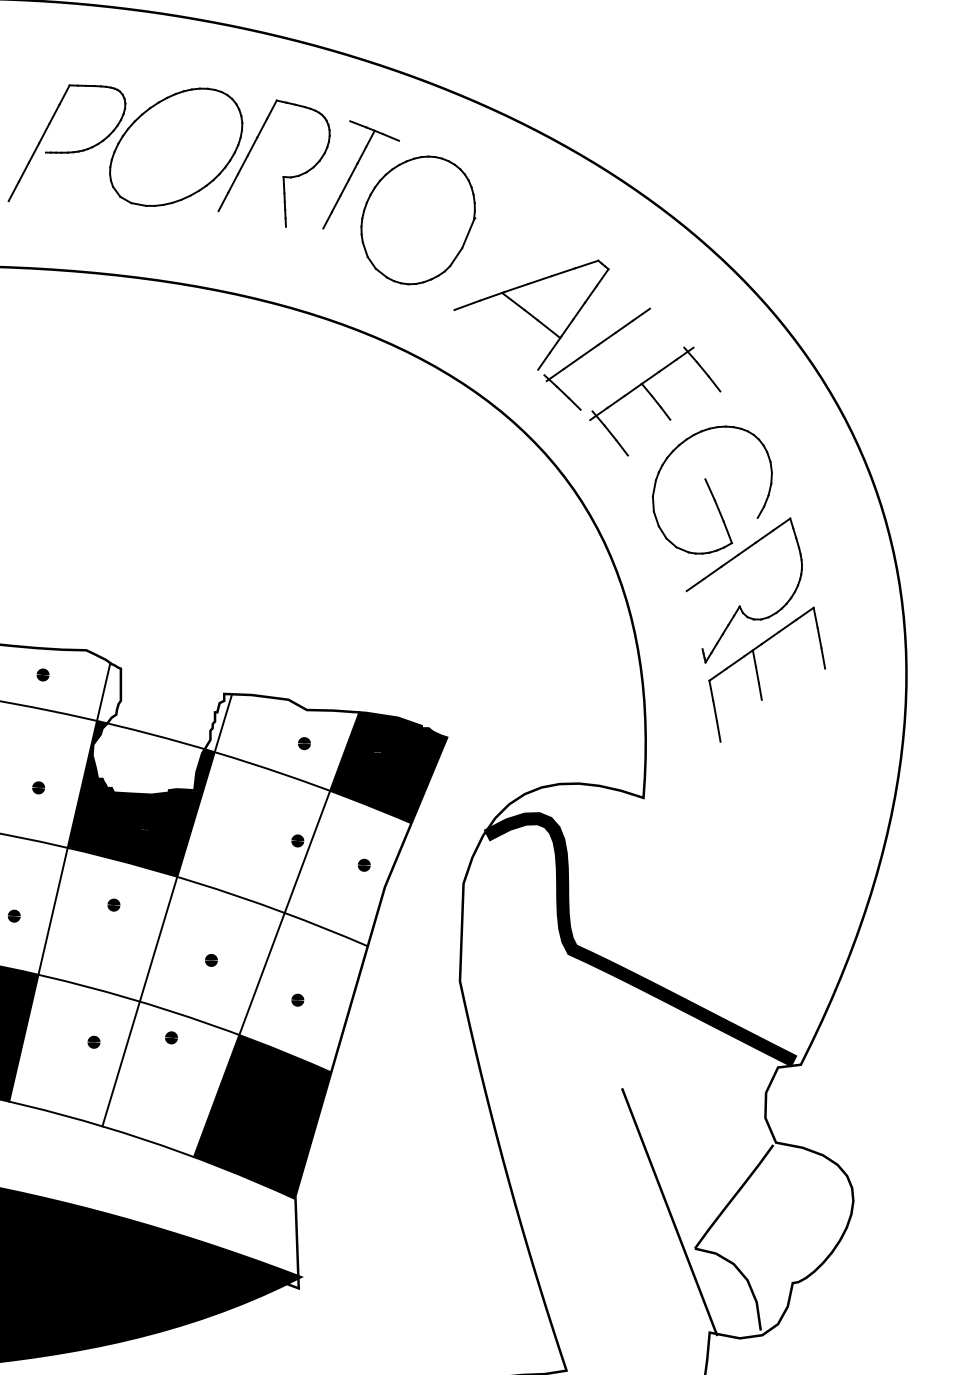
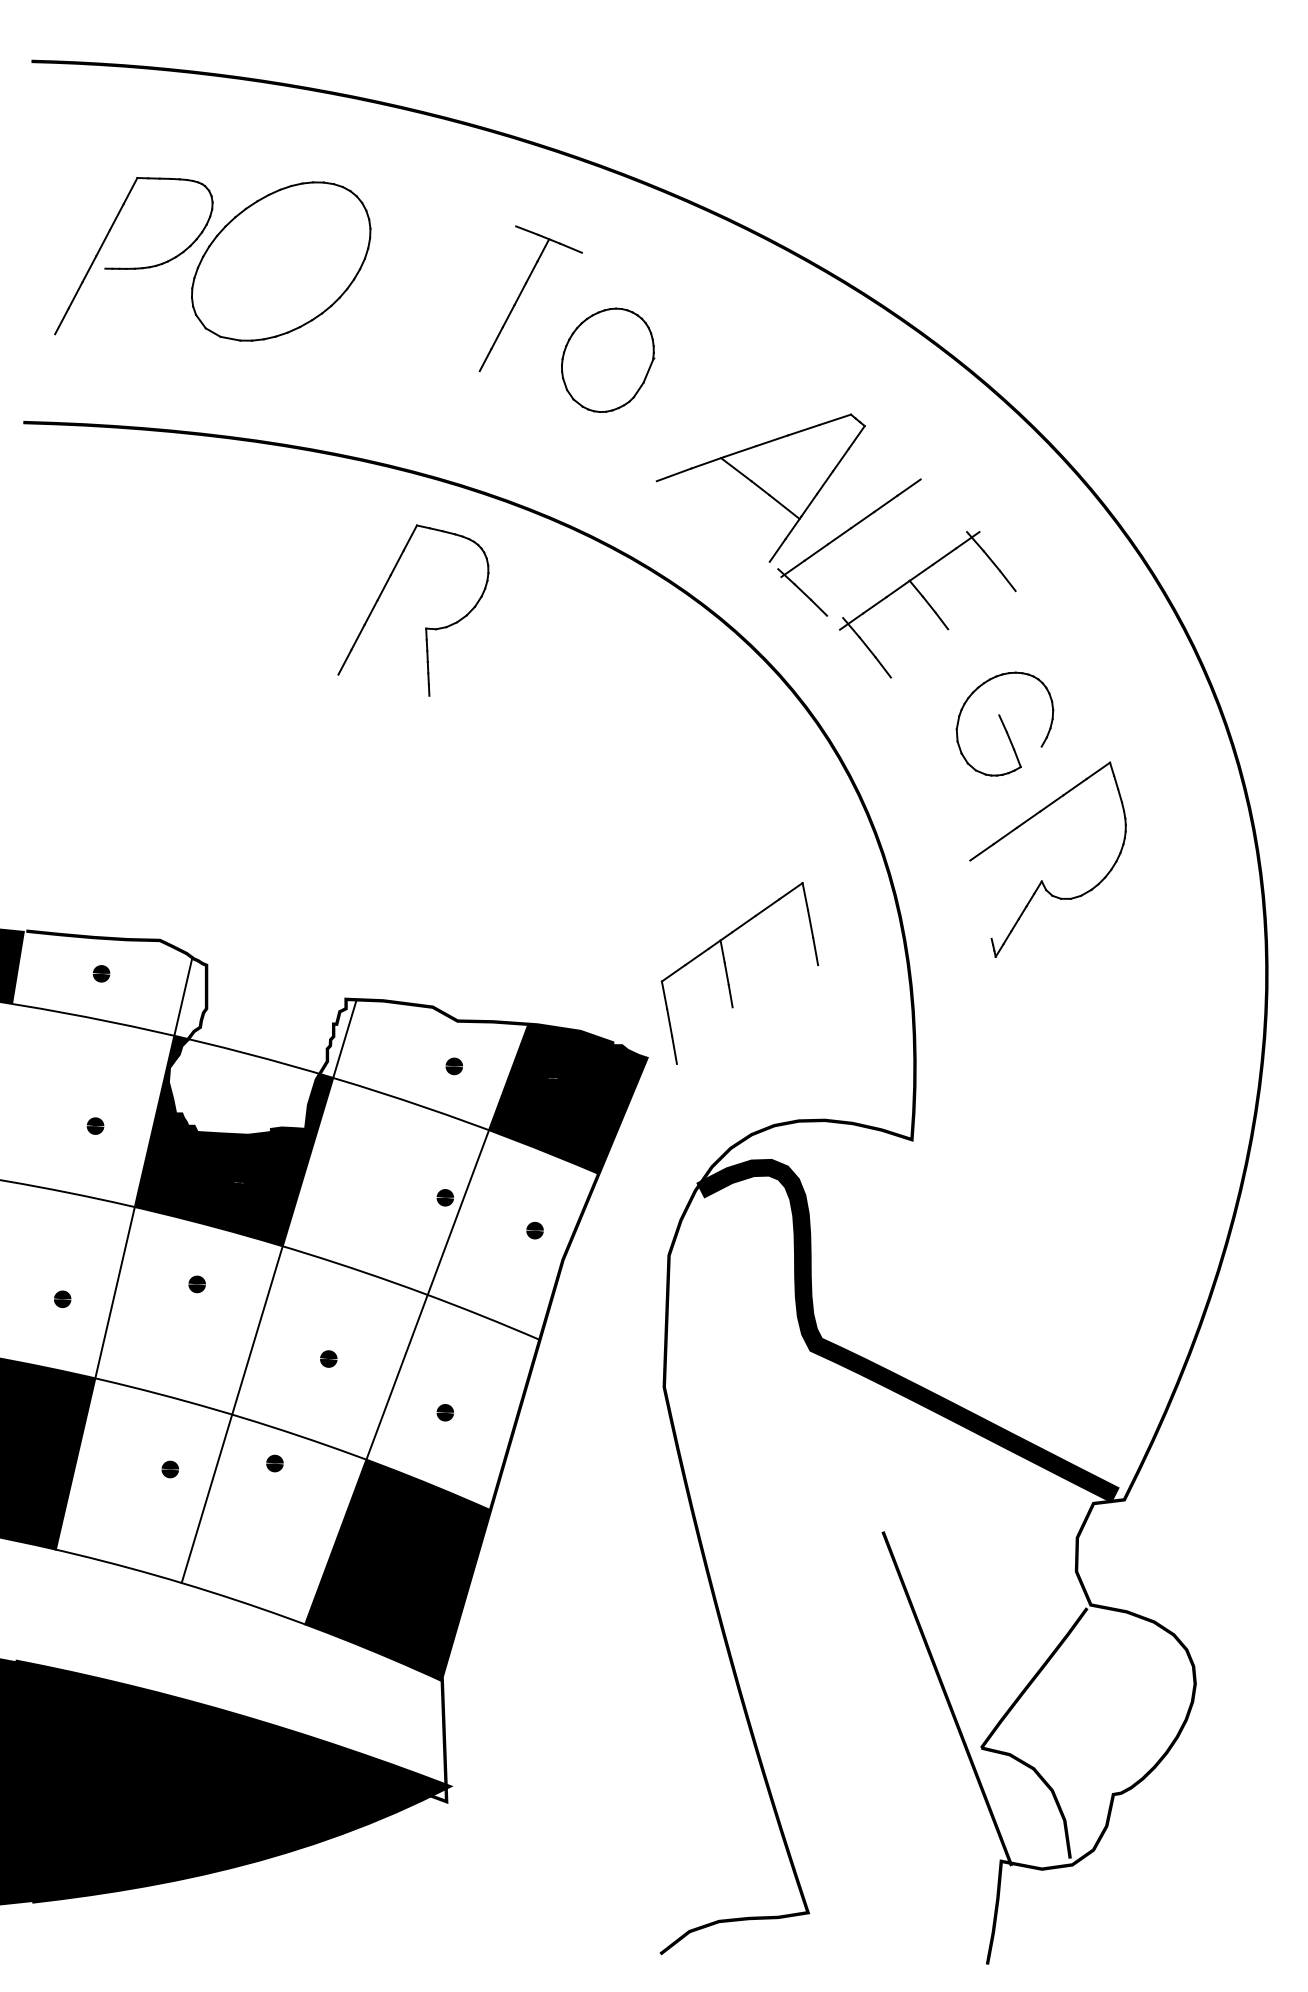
part: (283, 176) -> (425, 627), moved
part: (417, 220) -> (607, 360), size x0.6
part: (712, 489) -> (1004, 723), size x0.6
part: (758, 677) -> (728, 976), moved

